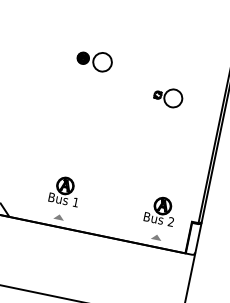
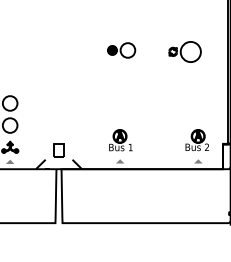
part: (94, 60) -> (121, 50), moved
part: (167, 96) -> (184, 51), size x1.43

